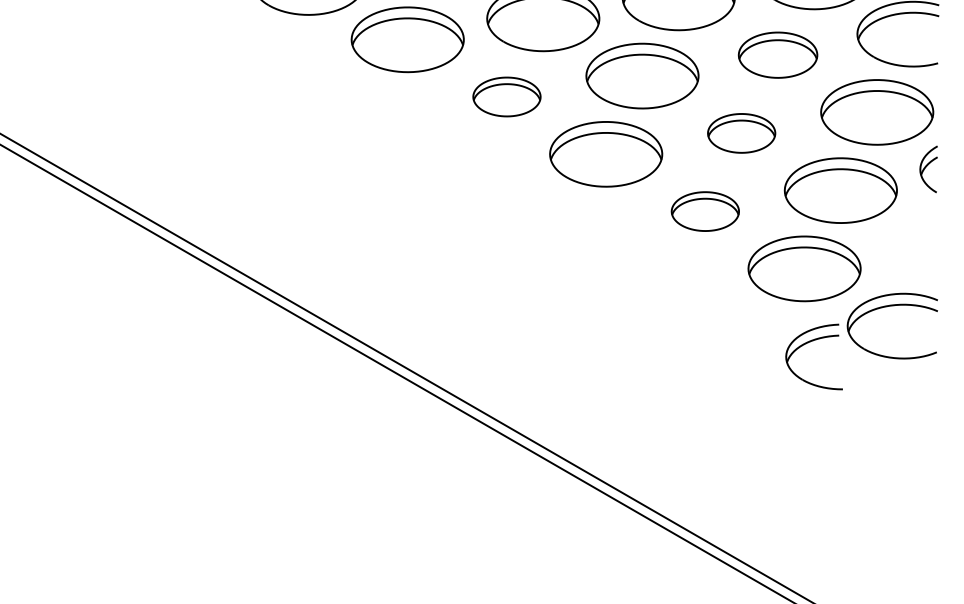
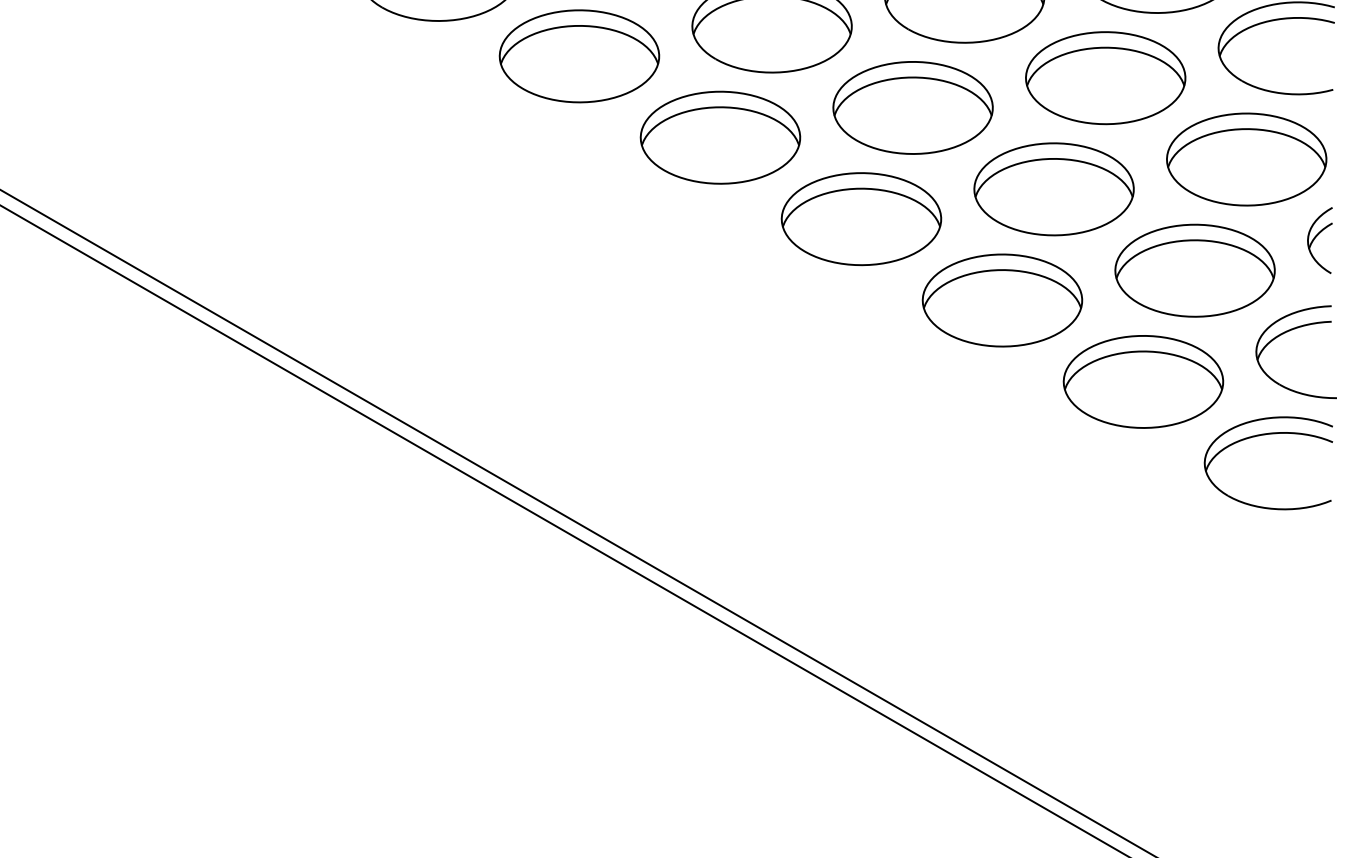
part: (777, 55) -> (1105, 78), size x1.43
part: (506, 96) -> (720, 137), size x1.67
part: (741, 133) -> (1053, 189), size x1.67
part: (705, 211) -> (1002, 300), size x1.67
part: (806, 343) -> (1285, 333), moved

